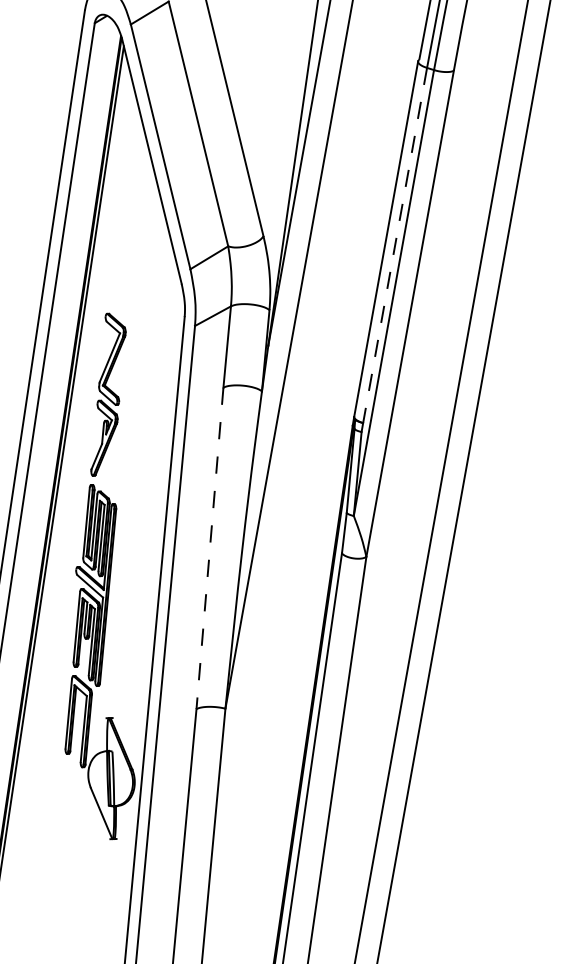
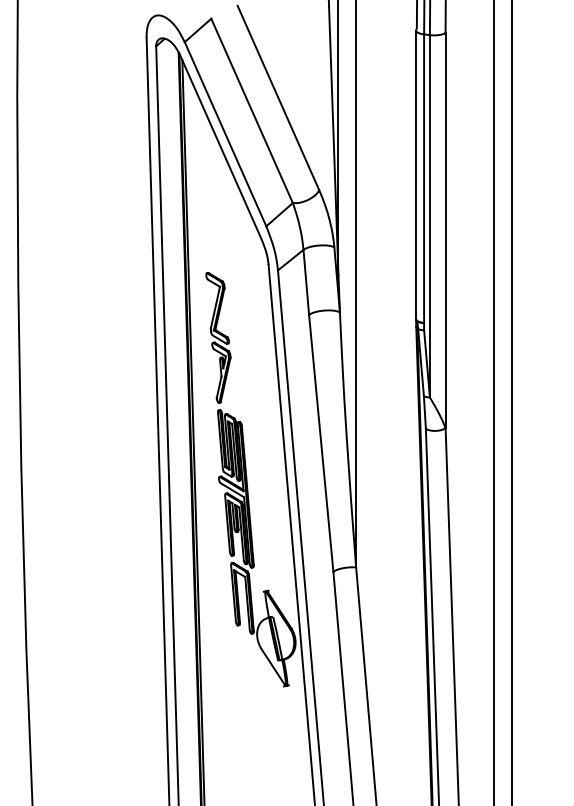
line: (395, 246) -> (424, 179), dashed -> solid
line: (210, 548) -> (321, 443), dashed -> solid

